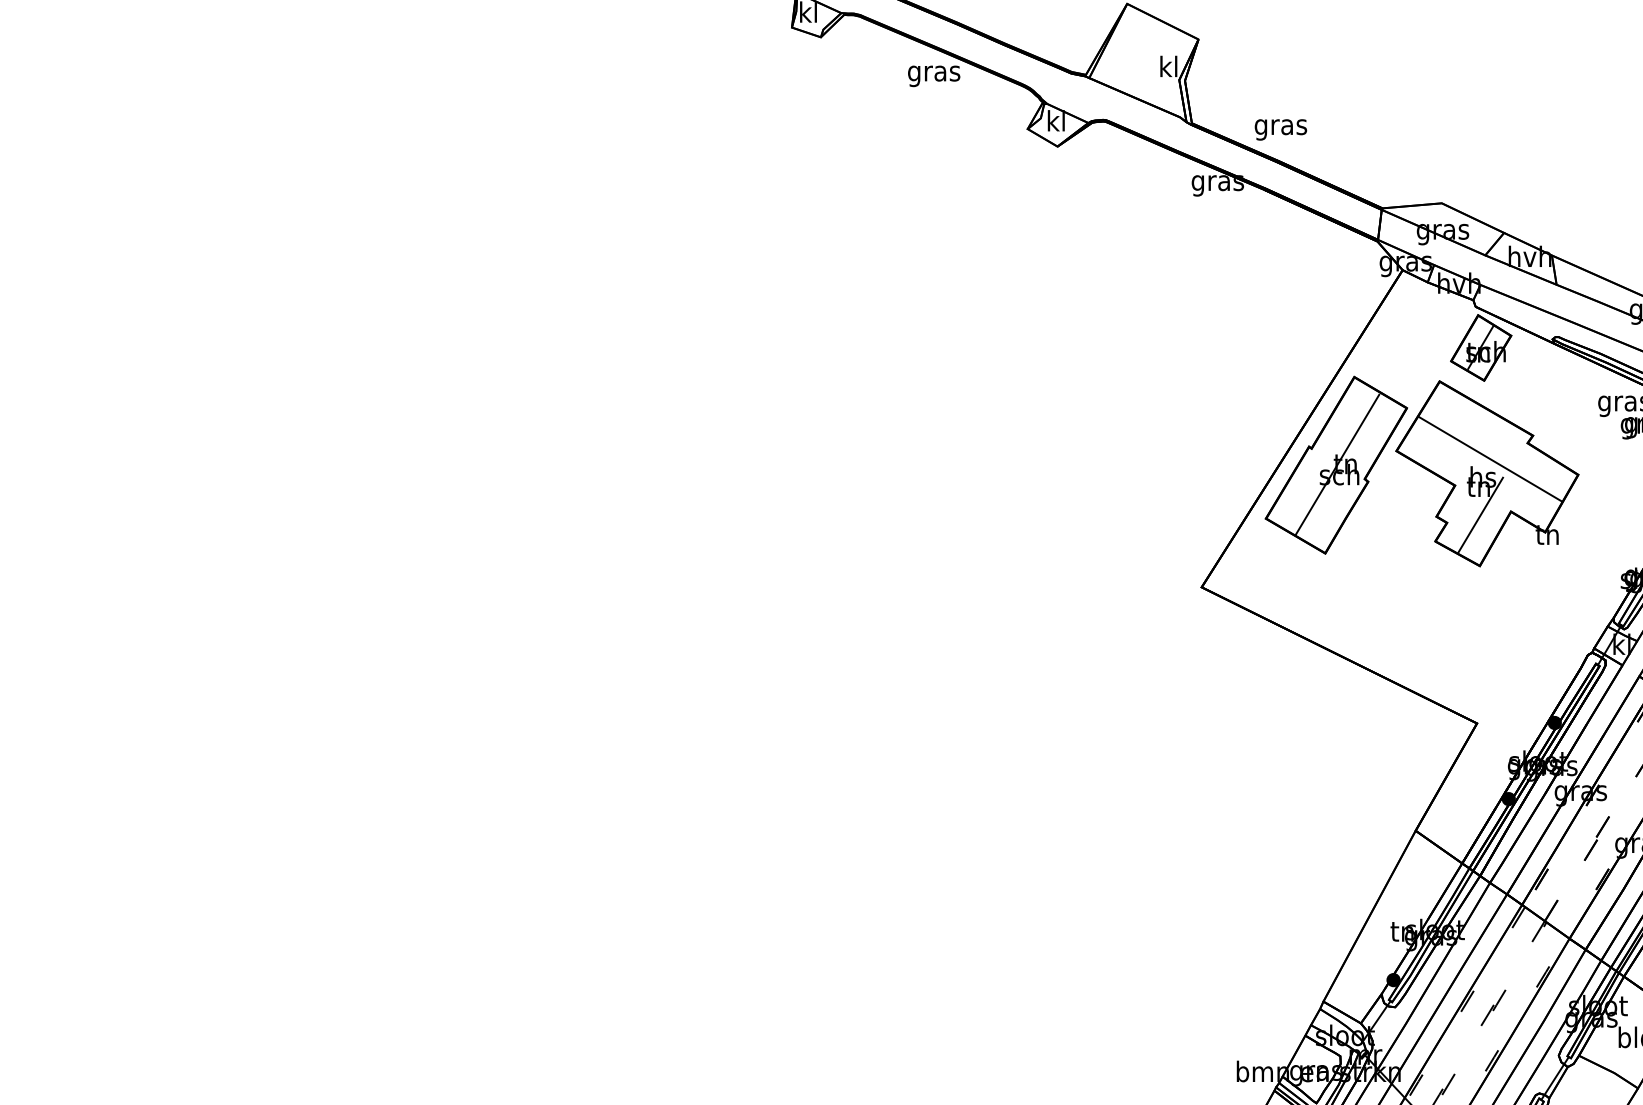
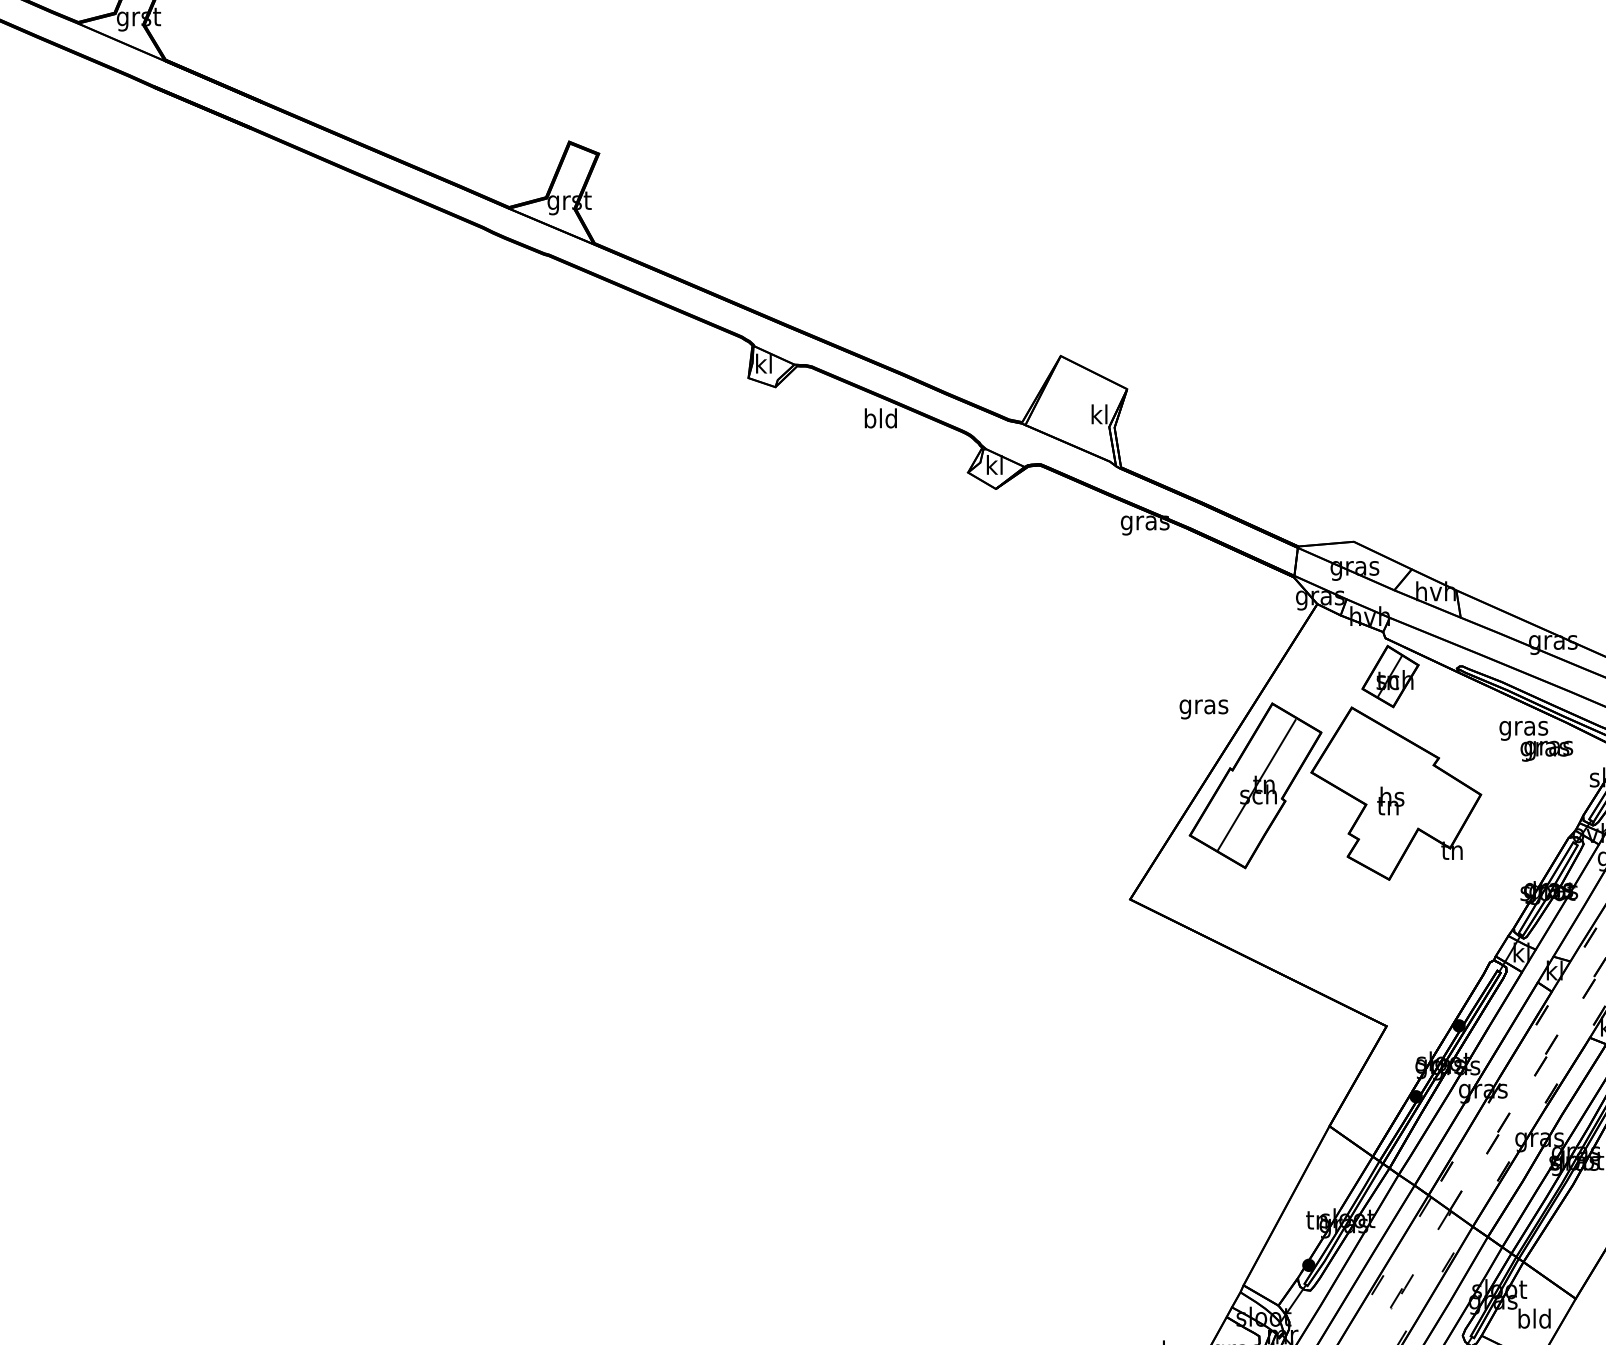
text: (933, 73) -> (880, 420), gras -> bld
text: (1280, 129) -> (1203, 709), moved
line: (1489, 458) -> (1398, 779), removed
line: (1480, 514) -> (1389, 831), removed

